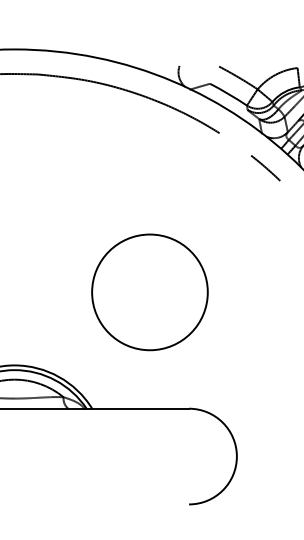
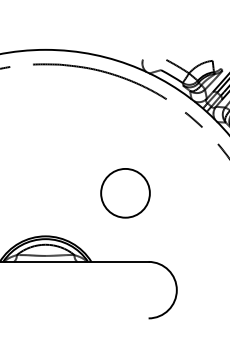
circle: (149, 292) -> (125, 193), size x0.71

